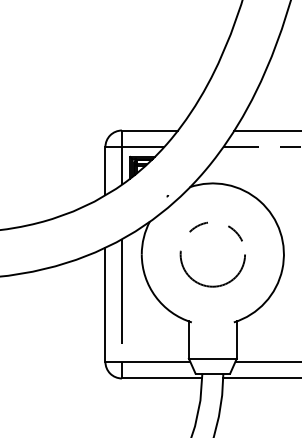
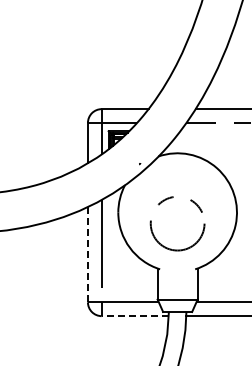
circle: (212, 254) -> (177, 223), moved
line: (104, 304) -> (87, 254), solid -> dashed
line: (161, 378) -> (134, 316), solid -> dashed

